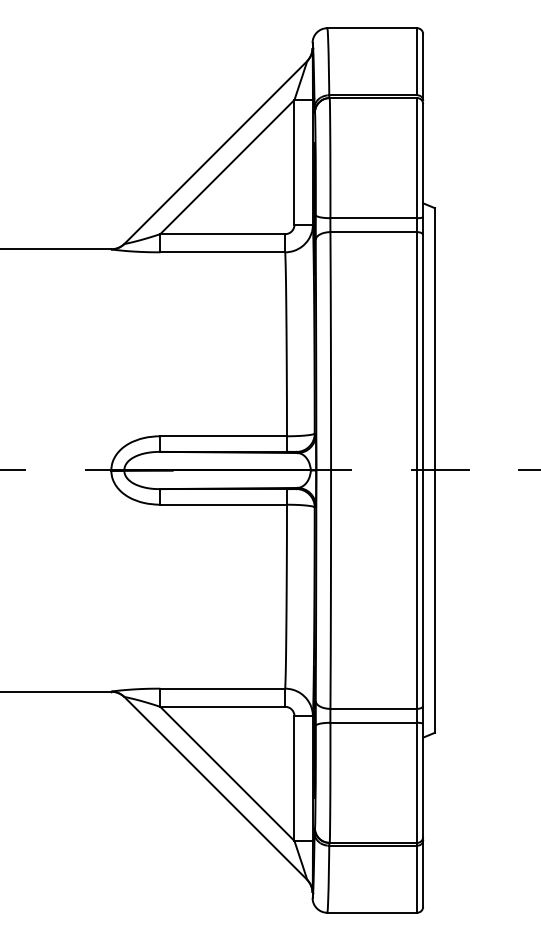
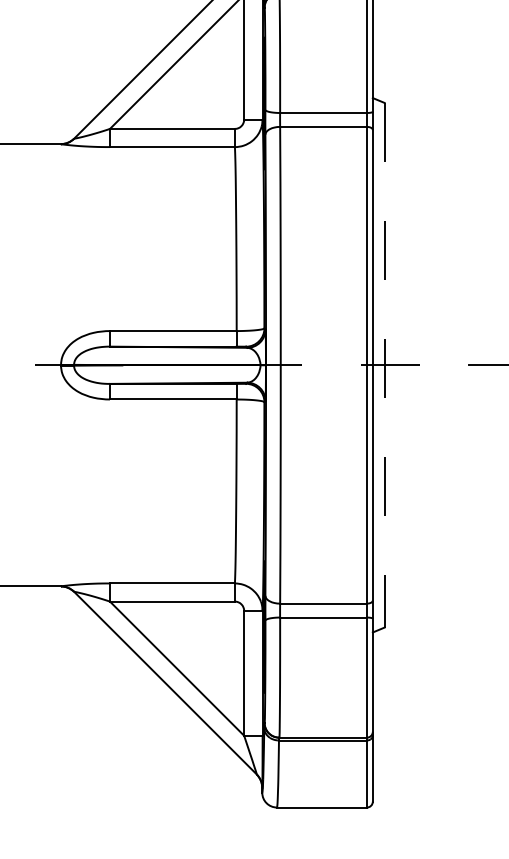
line: (434, 470) -> (384, 365), solid -> dashed

